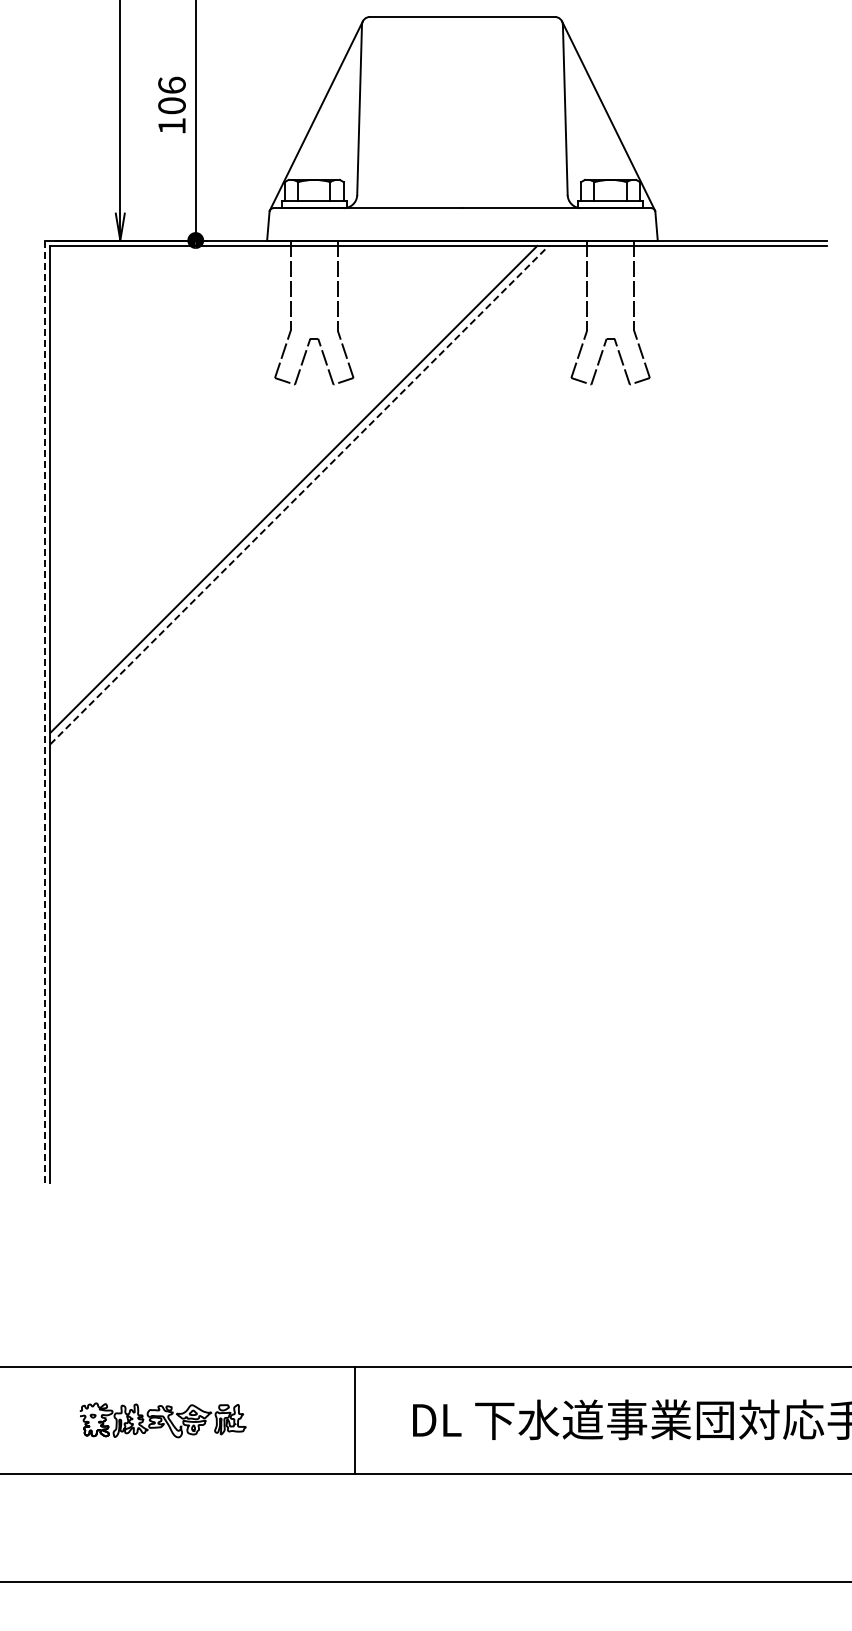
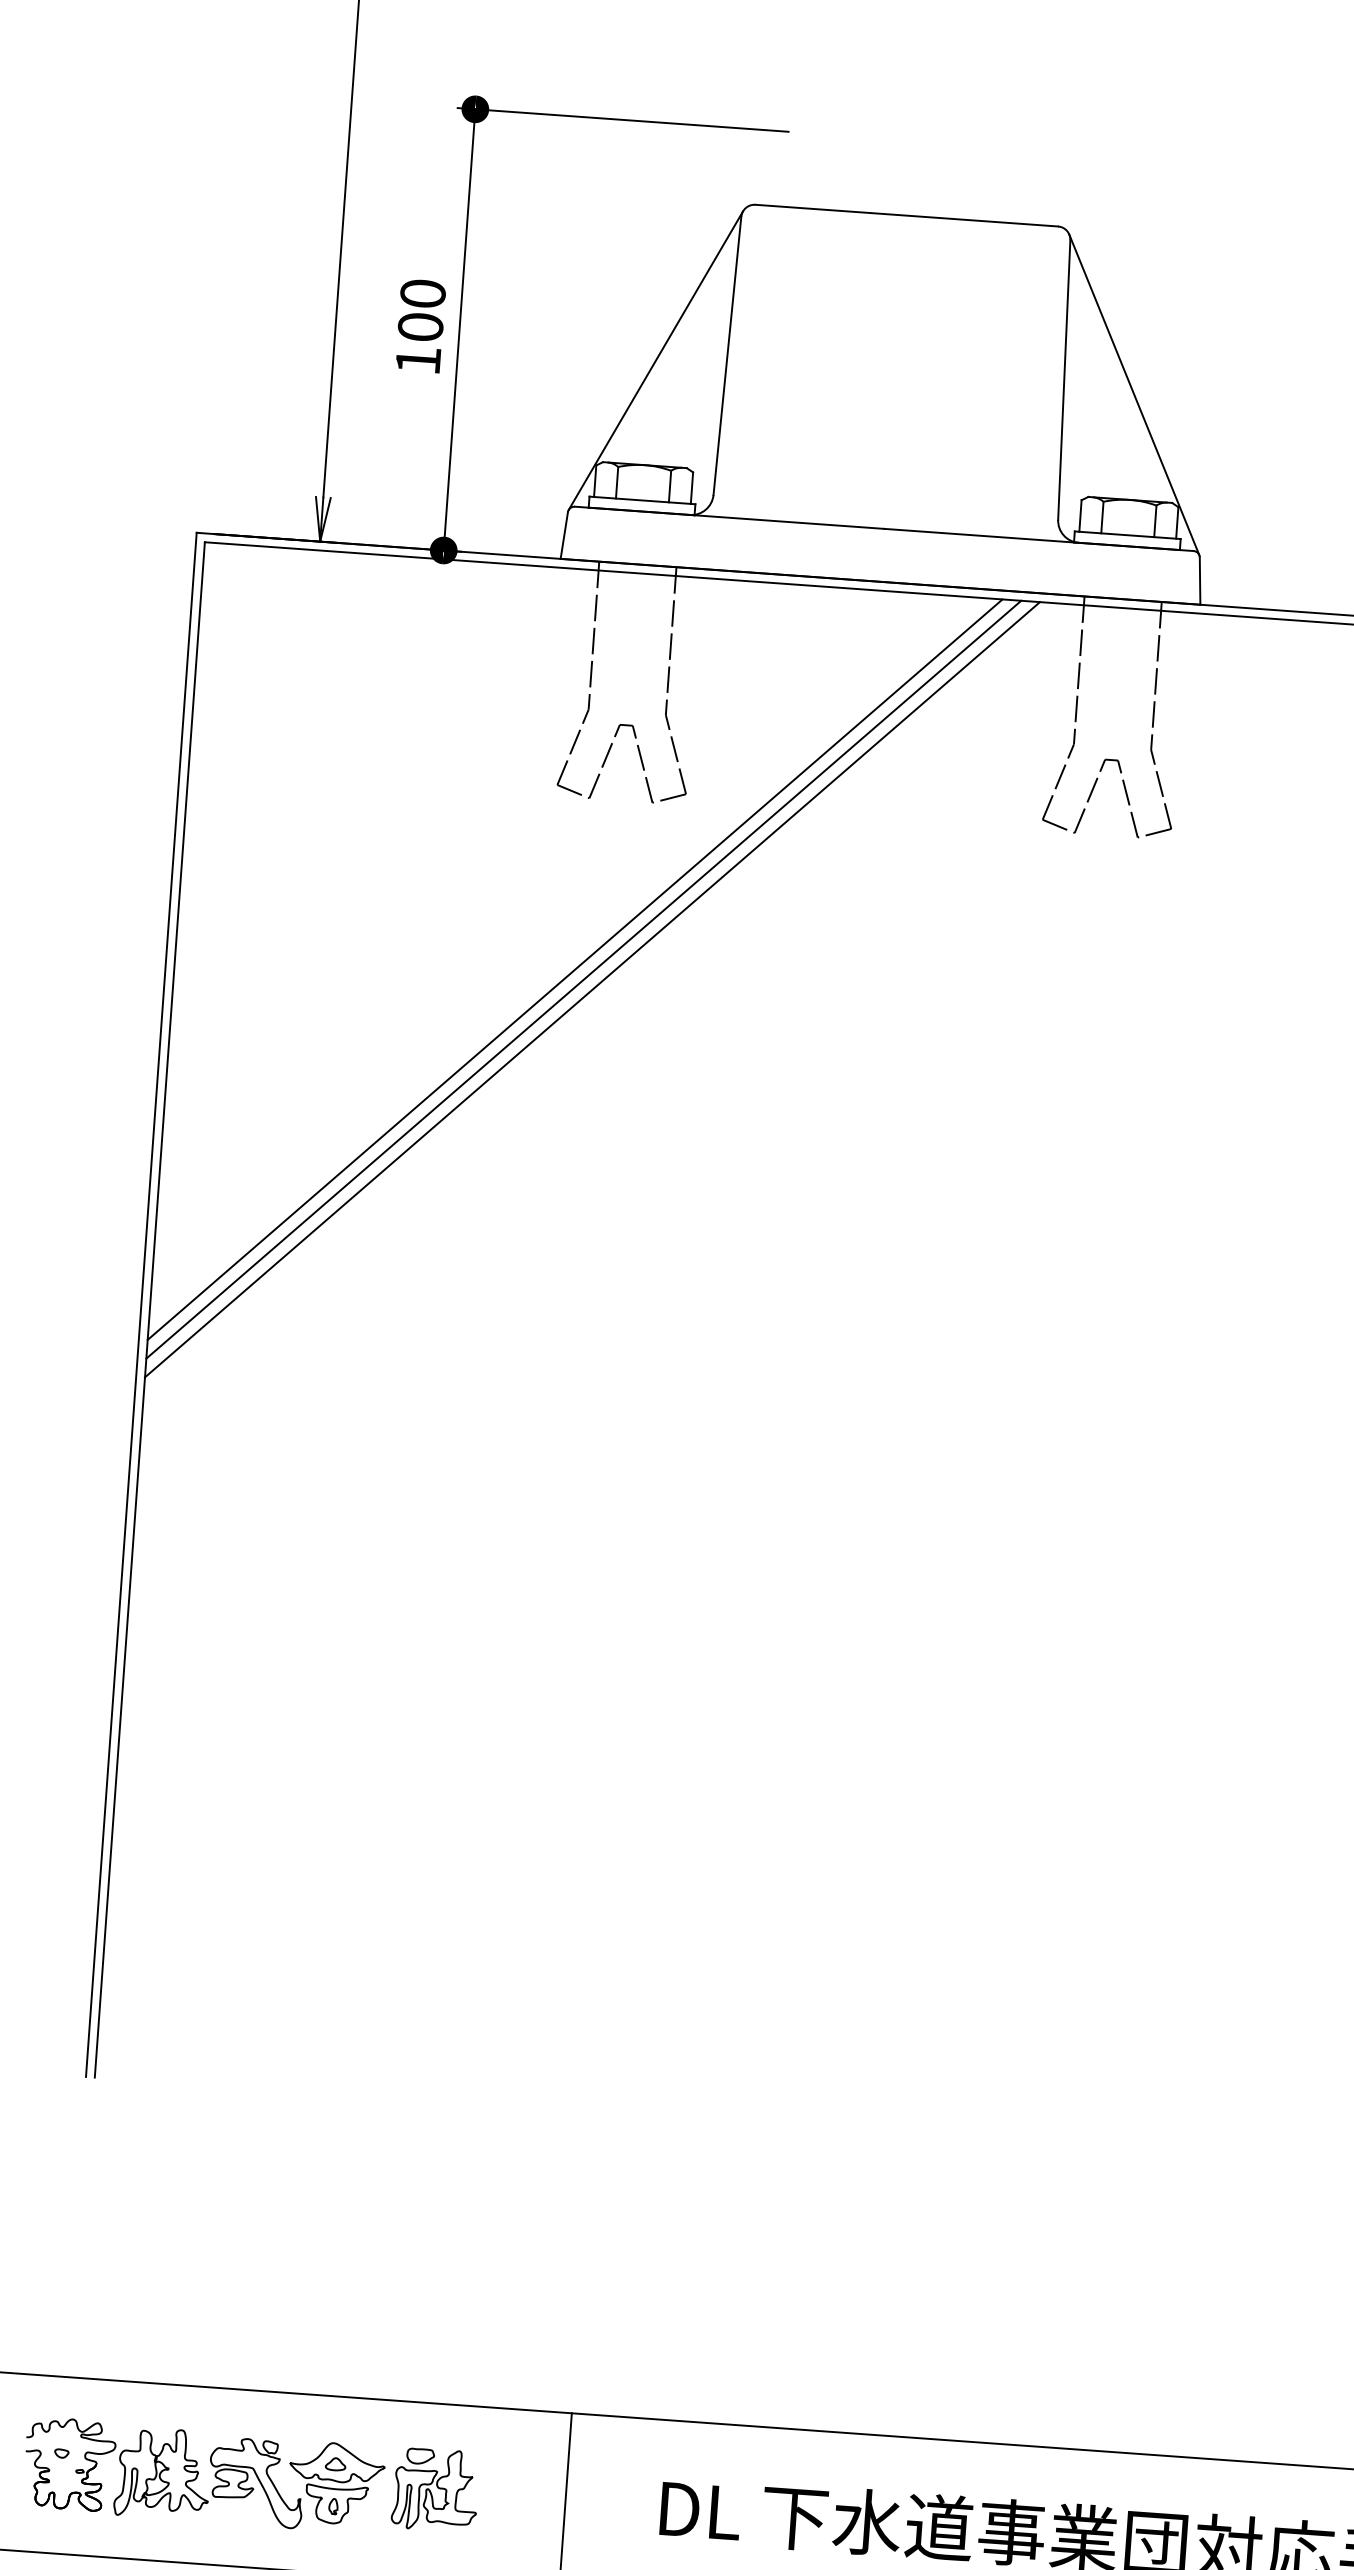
text: (171, 84) -> (422, 292), 106 -> 100
line: (299, 494) -> (583, 978), dashed -> solid
line: (305, 500) -> (592, 989), added
line: (44, 712) -> (140, 1305), dashed -> solid
part: (162, 1420) -> (250, 2479), size x1.67

